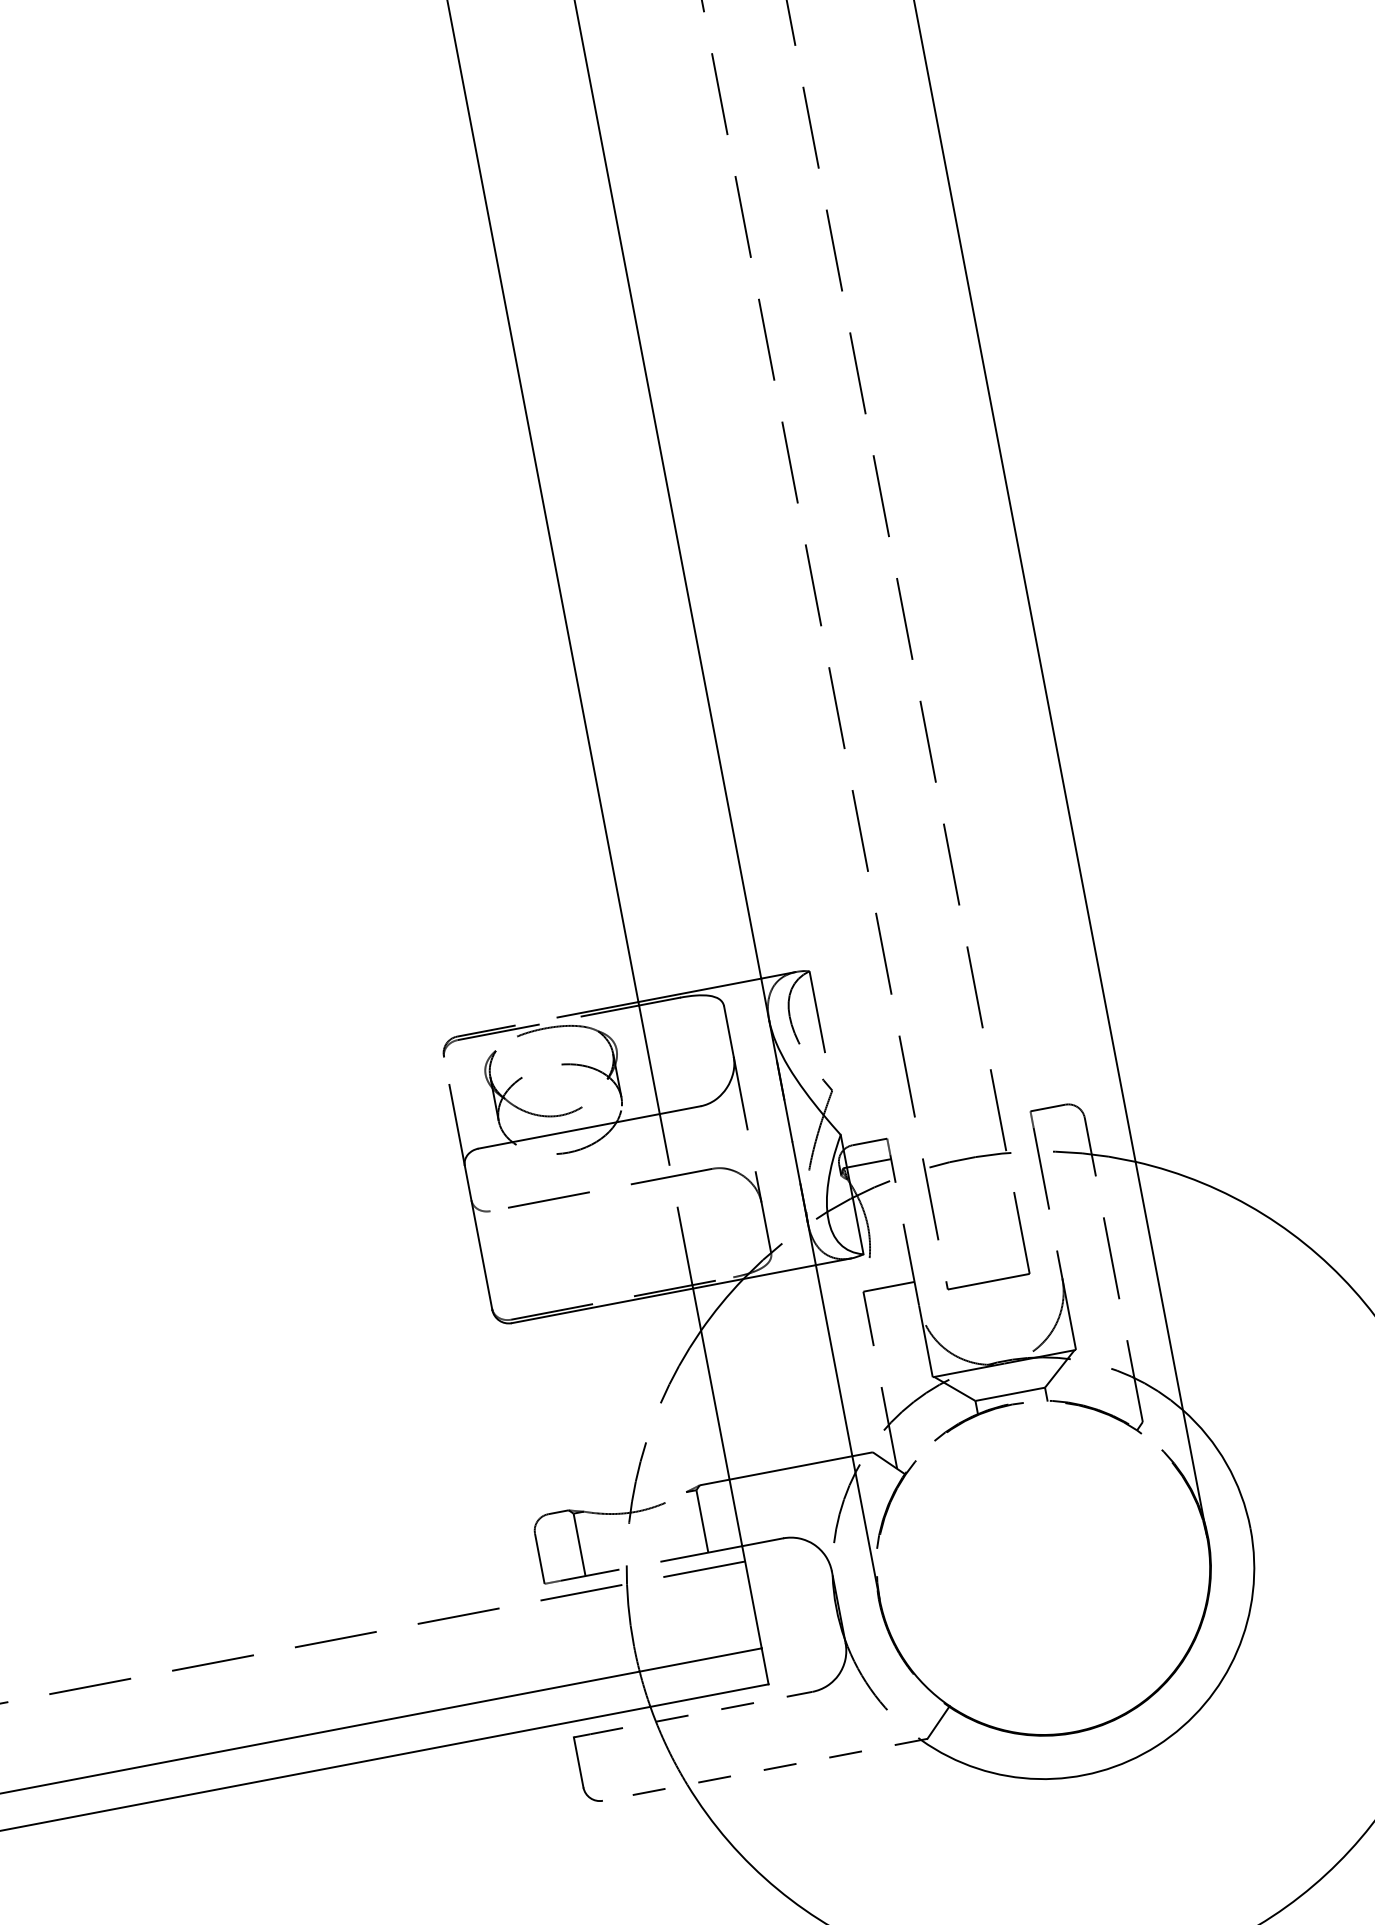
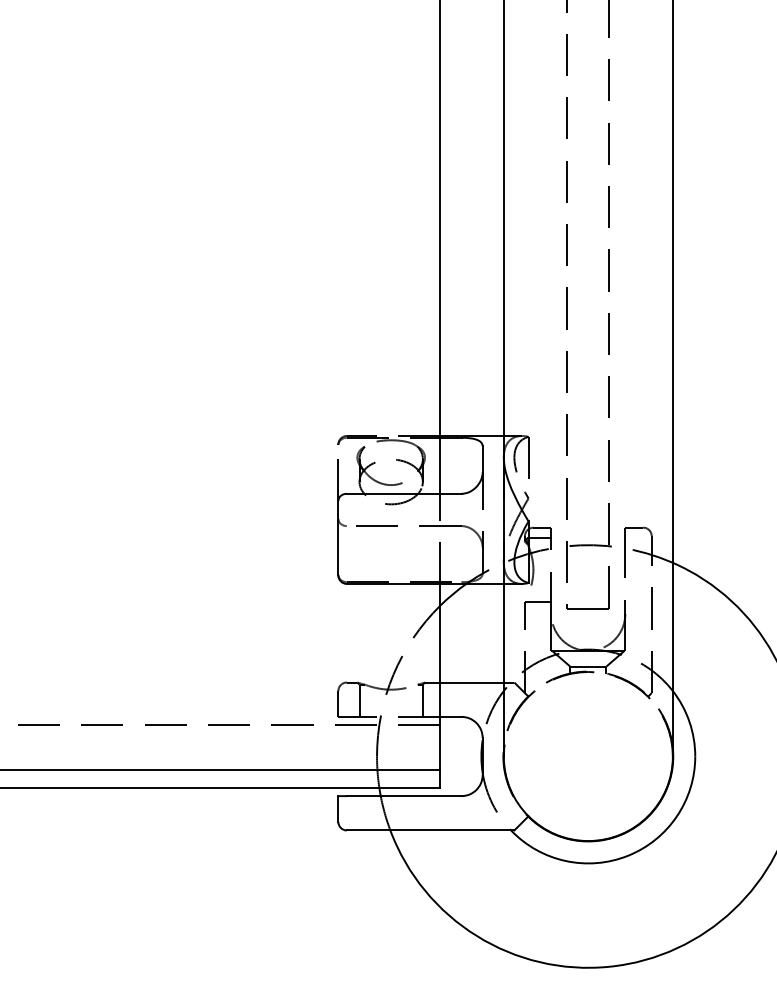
line: (702, 1713) -> (404, 796), dashed -> solid
line: (765, 1769) -> (430, 830), dashed -> solid

